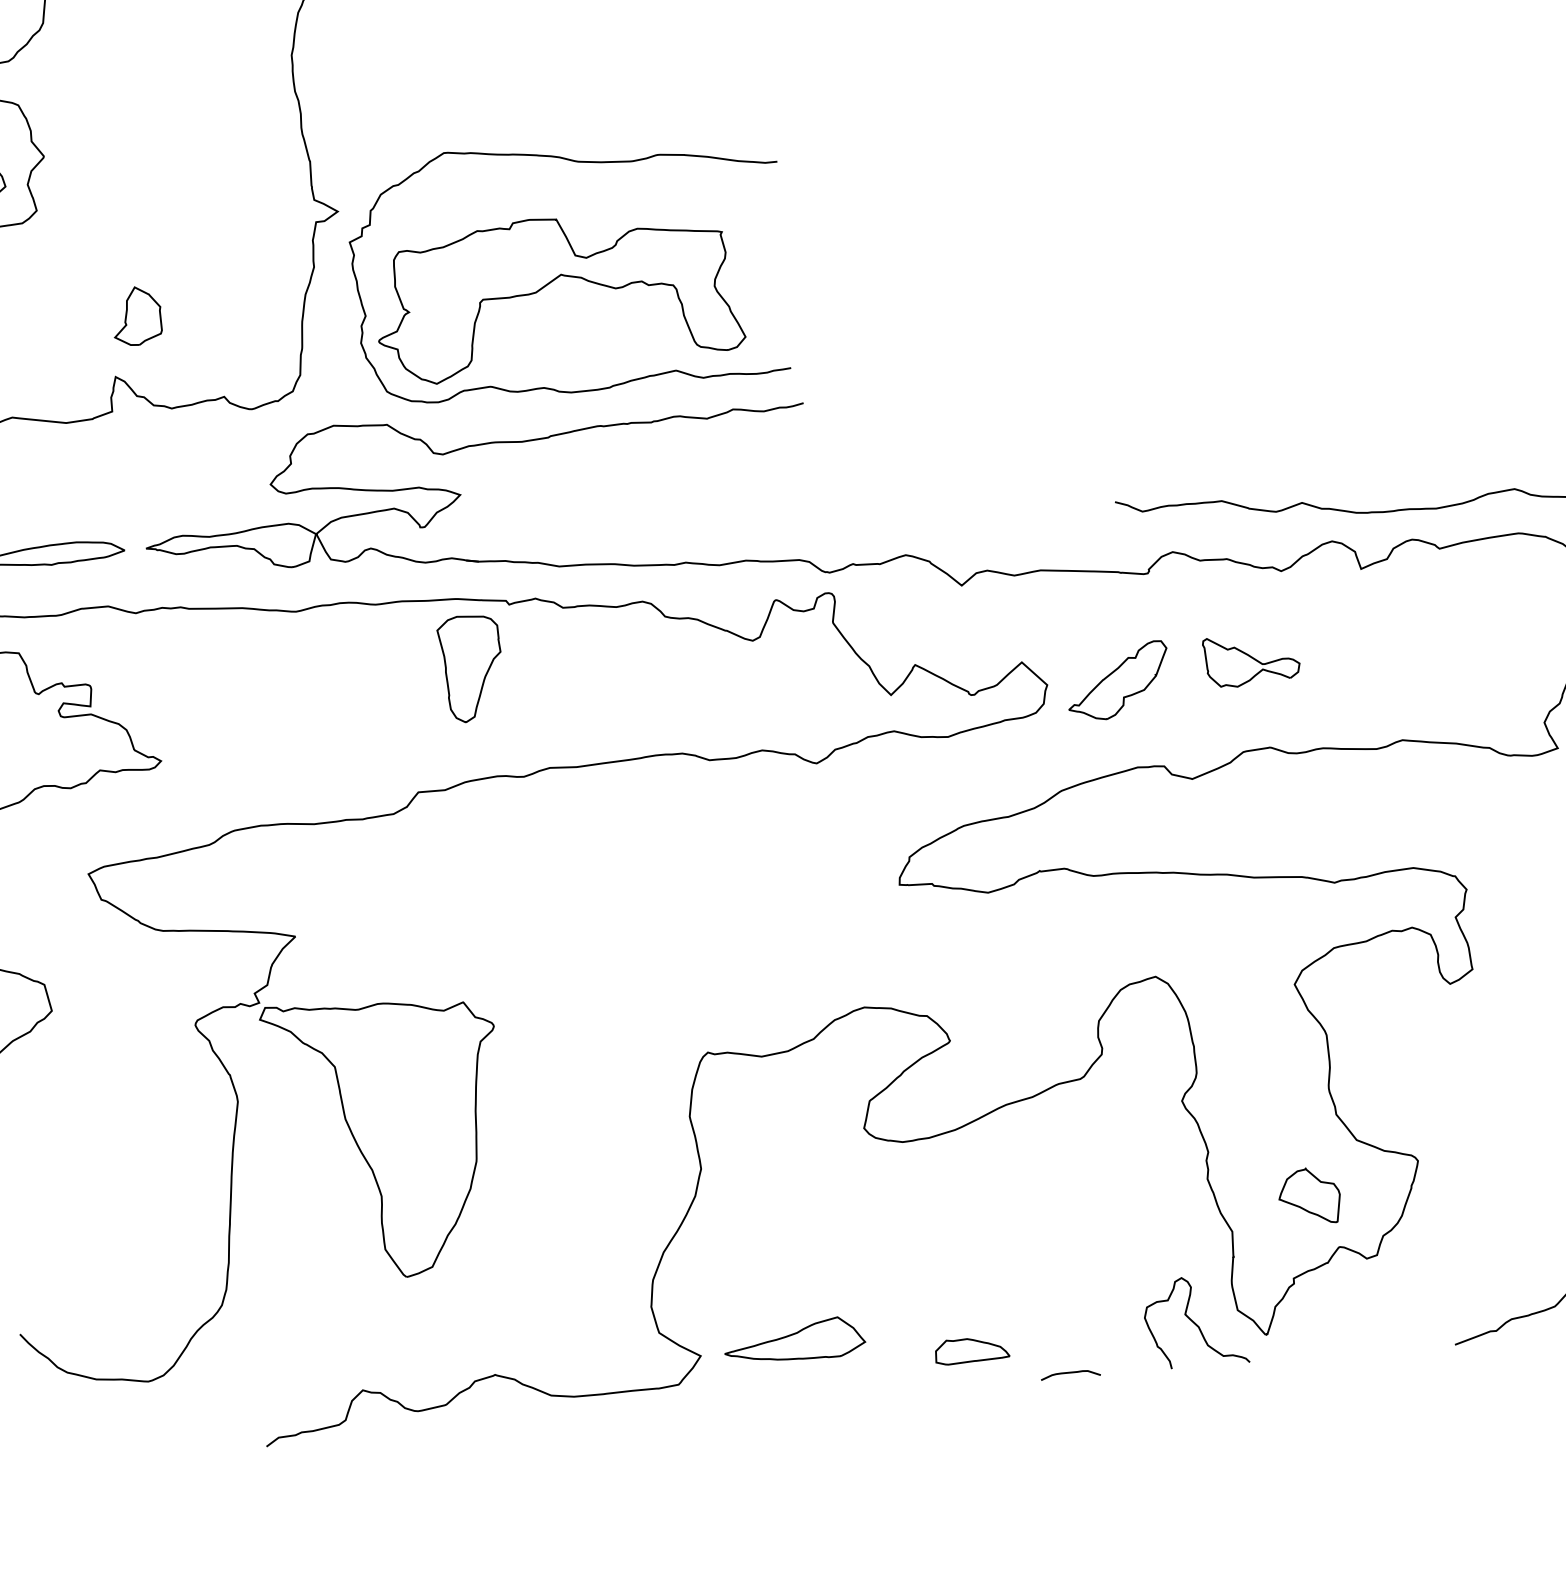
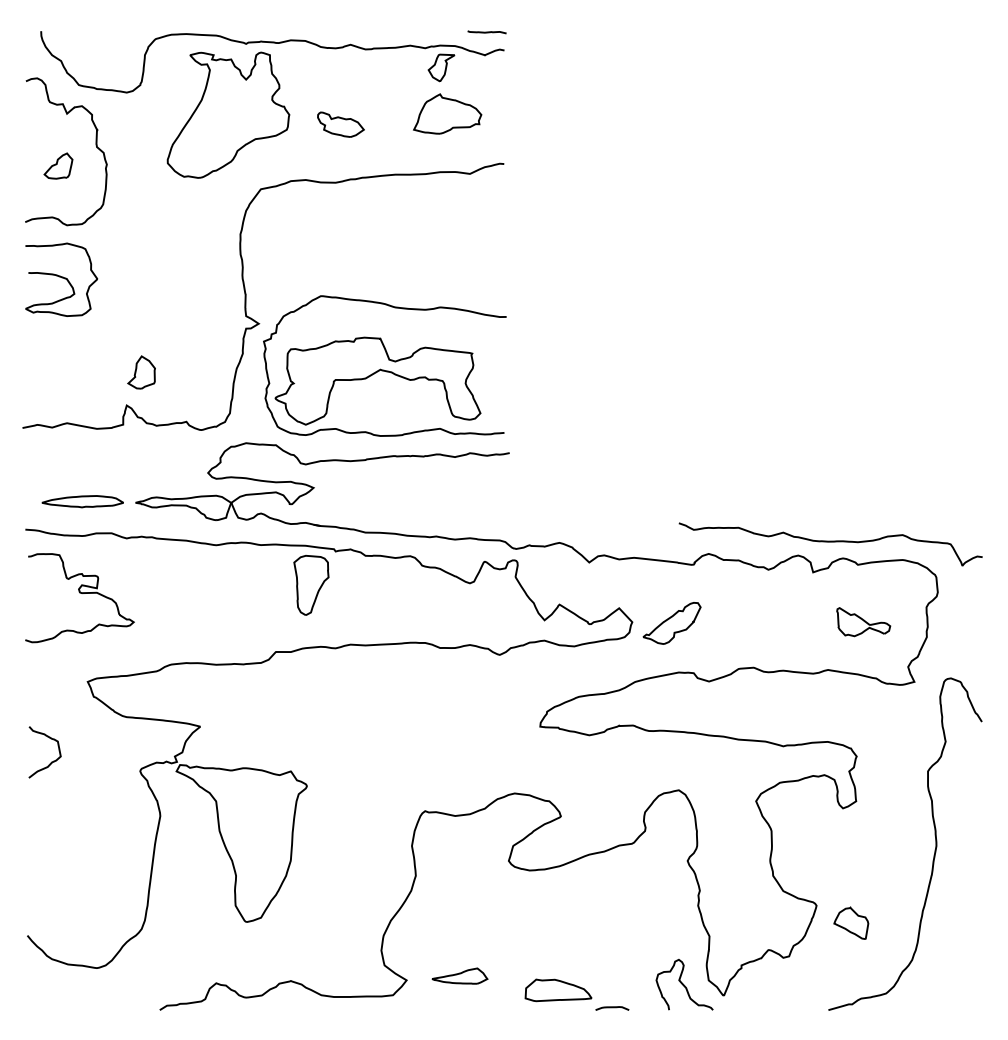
part: (1251, 660) -> (863, 622), moved
part: (1309, 1194) -> (851, 922), moved
part: (793, 1339) -> (459, 975), size x0.7
part: (972, 1349) -> (558, 989), size x1.6

